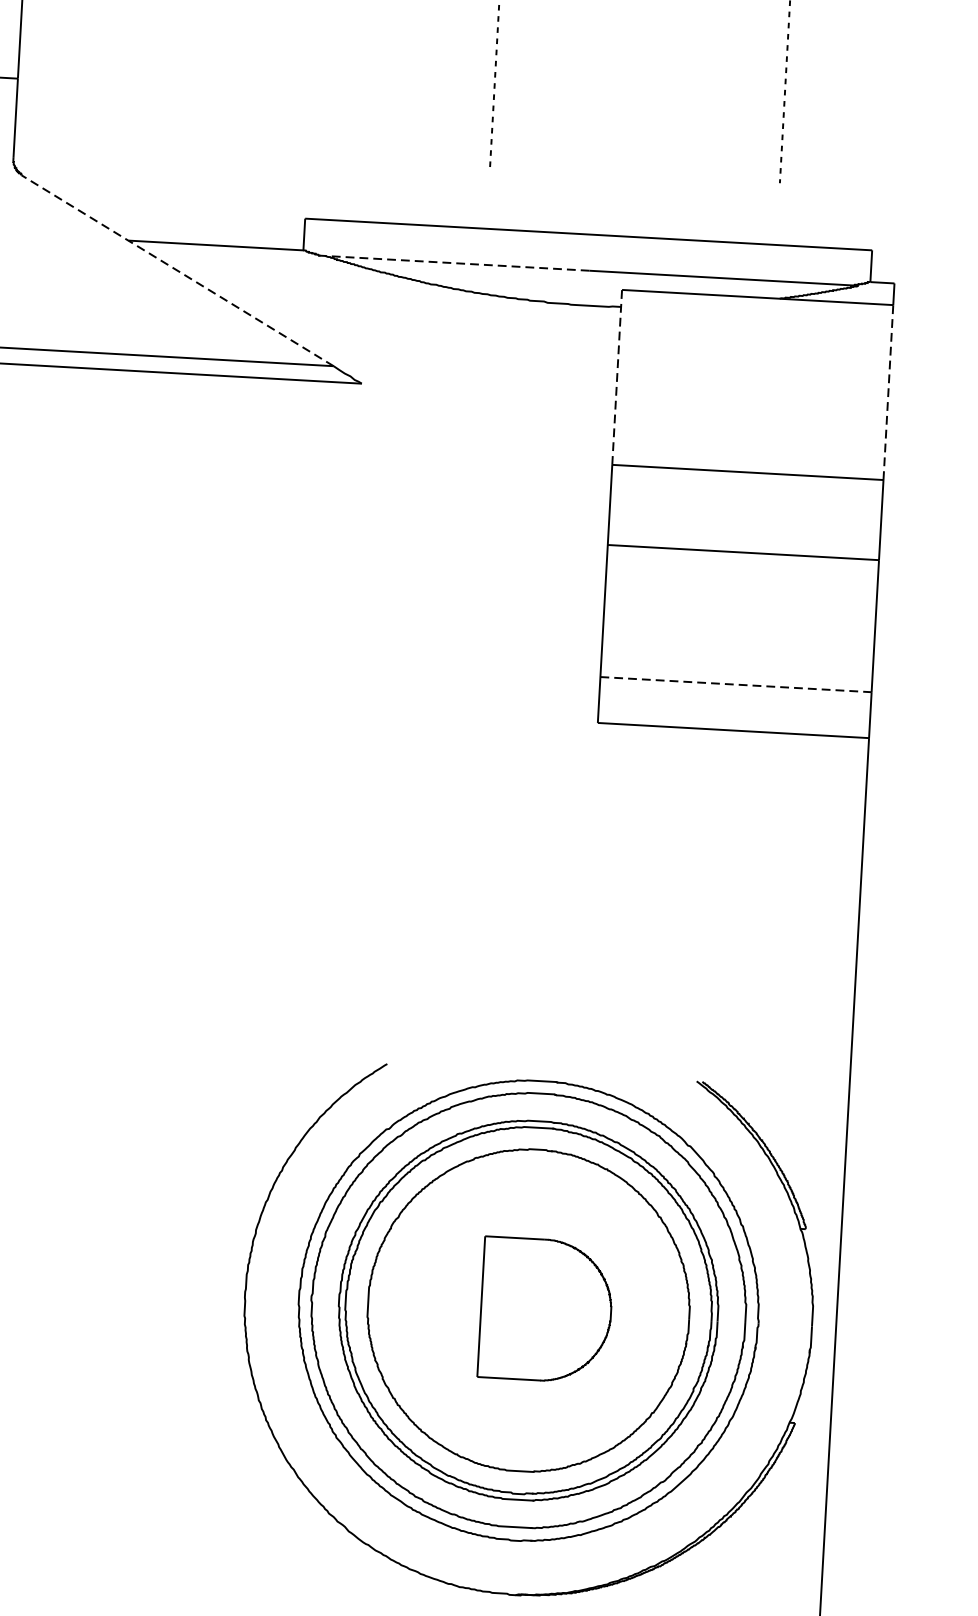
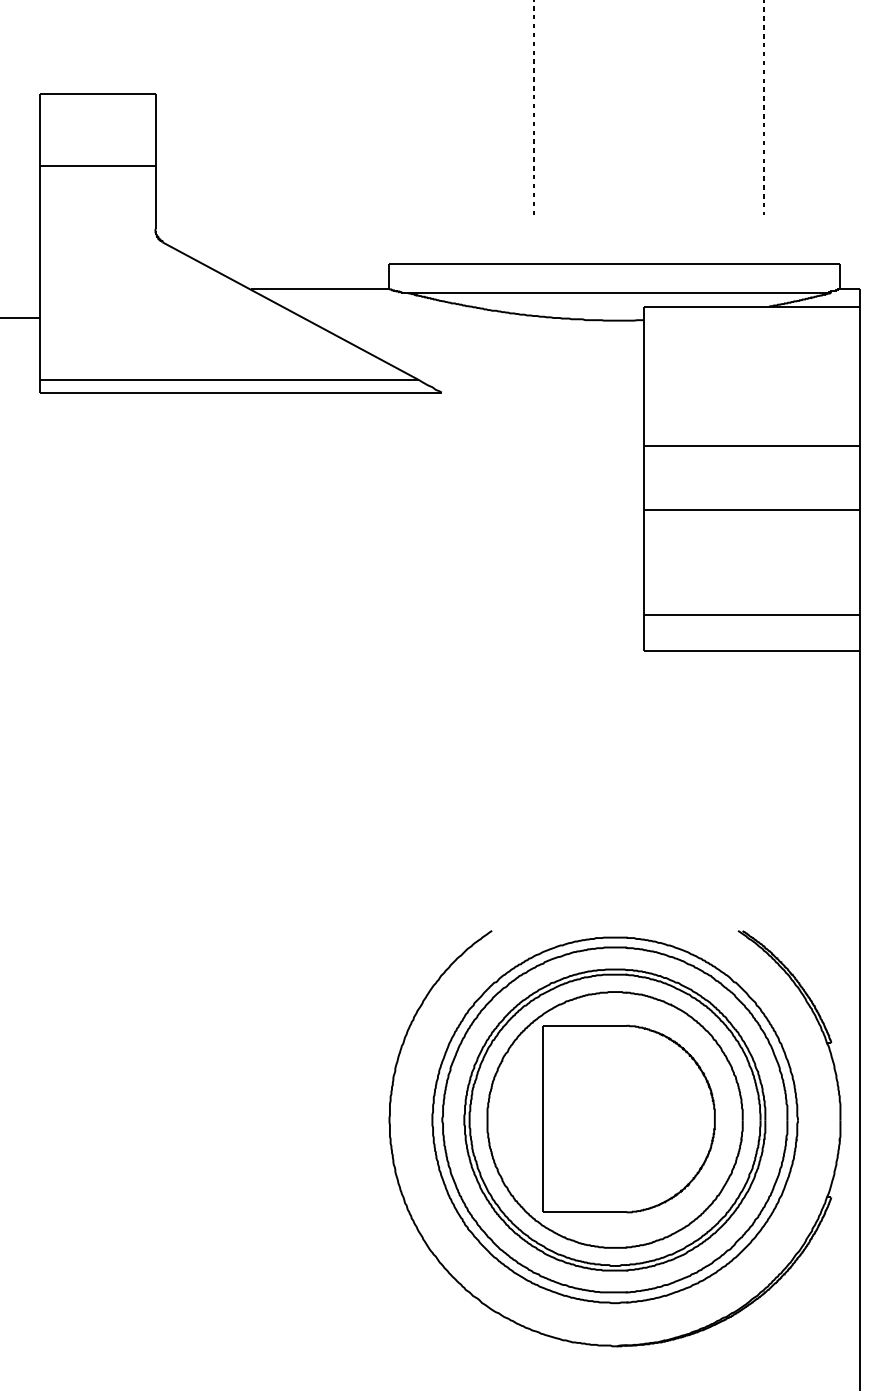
line: (454, 262) -> (509, 292), dashed -> solid
line: (177, 269) -> (290, 310), dashed -> solid
line: (616, 377) -> (643, 376), dashed -> solid
line: (888, 392) -> (859, 376), dashed -> solid
line: (735, 684) -> (751, 614), dashed -> solid
part: (545, 1309) -> (628, 1118), size x1.67

